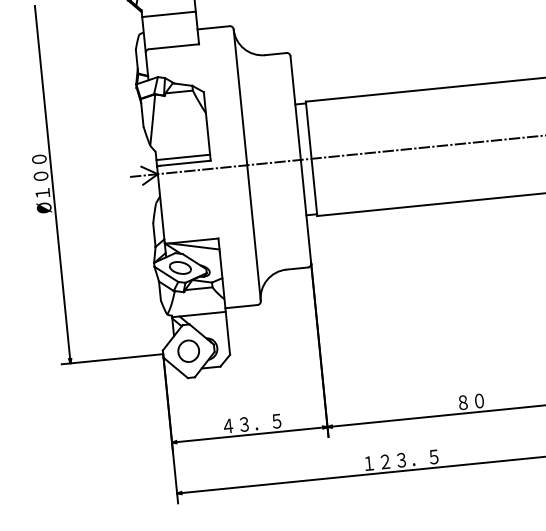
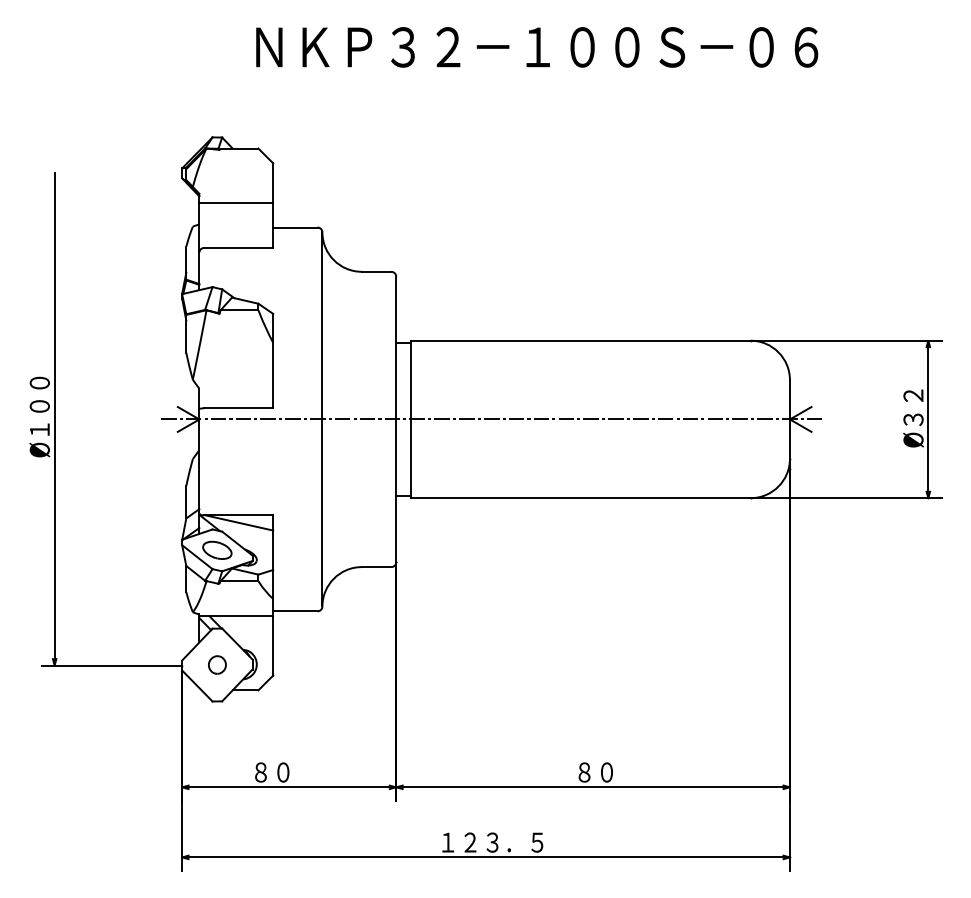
line: (183, 157) -> (236, 400), removed
part: (188, 350) -> (217, 664), size x0.6
text: (251, 423) -> (293, 772), ４３．５ -> ８０

